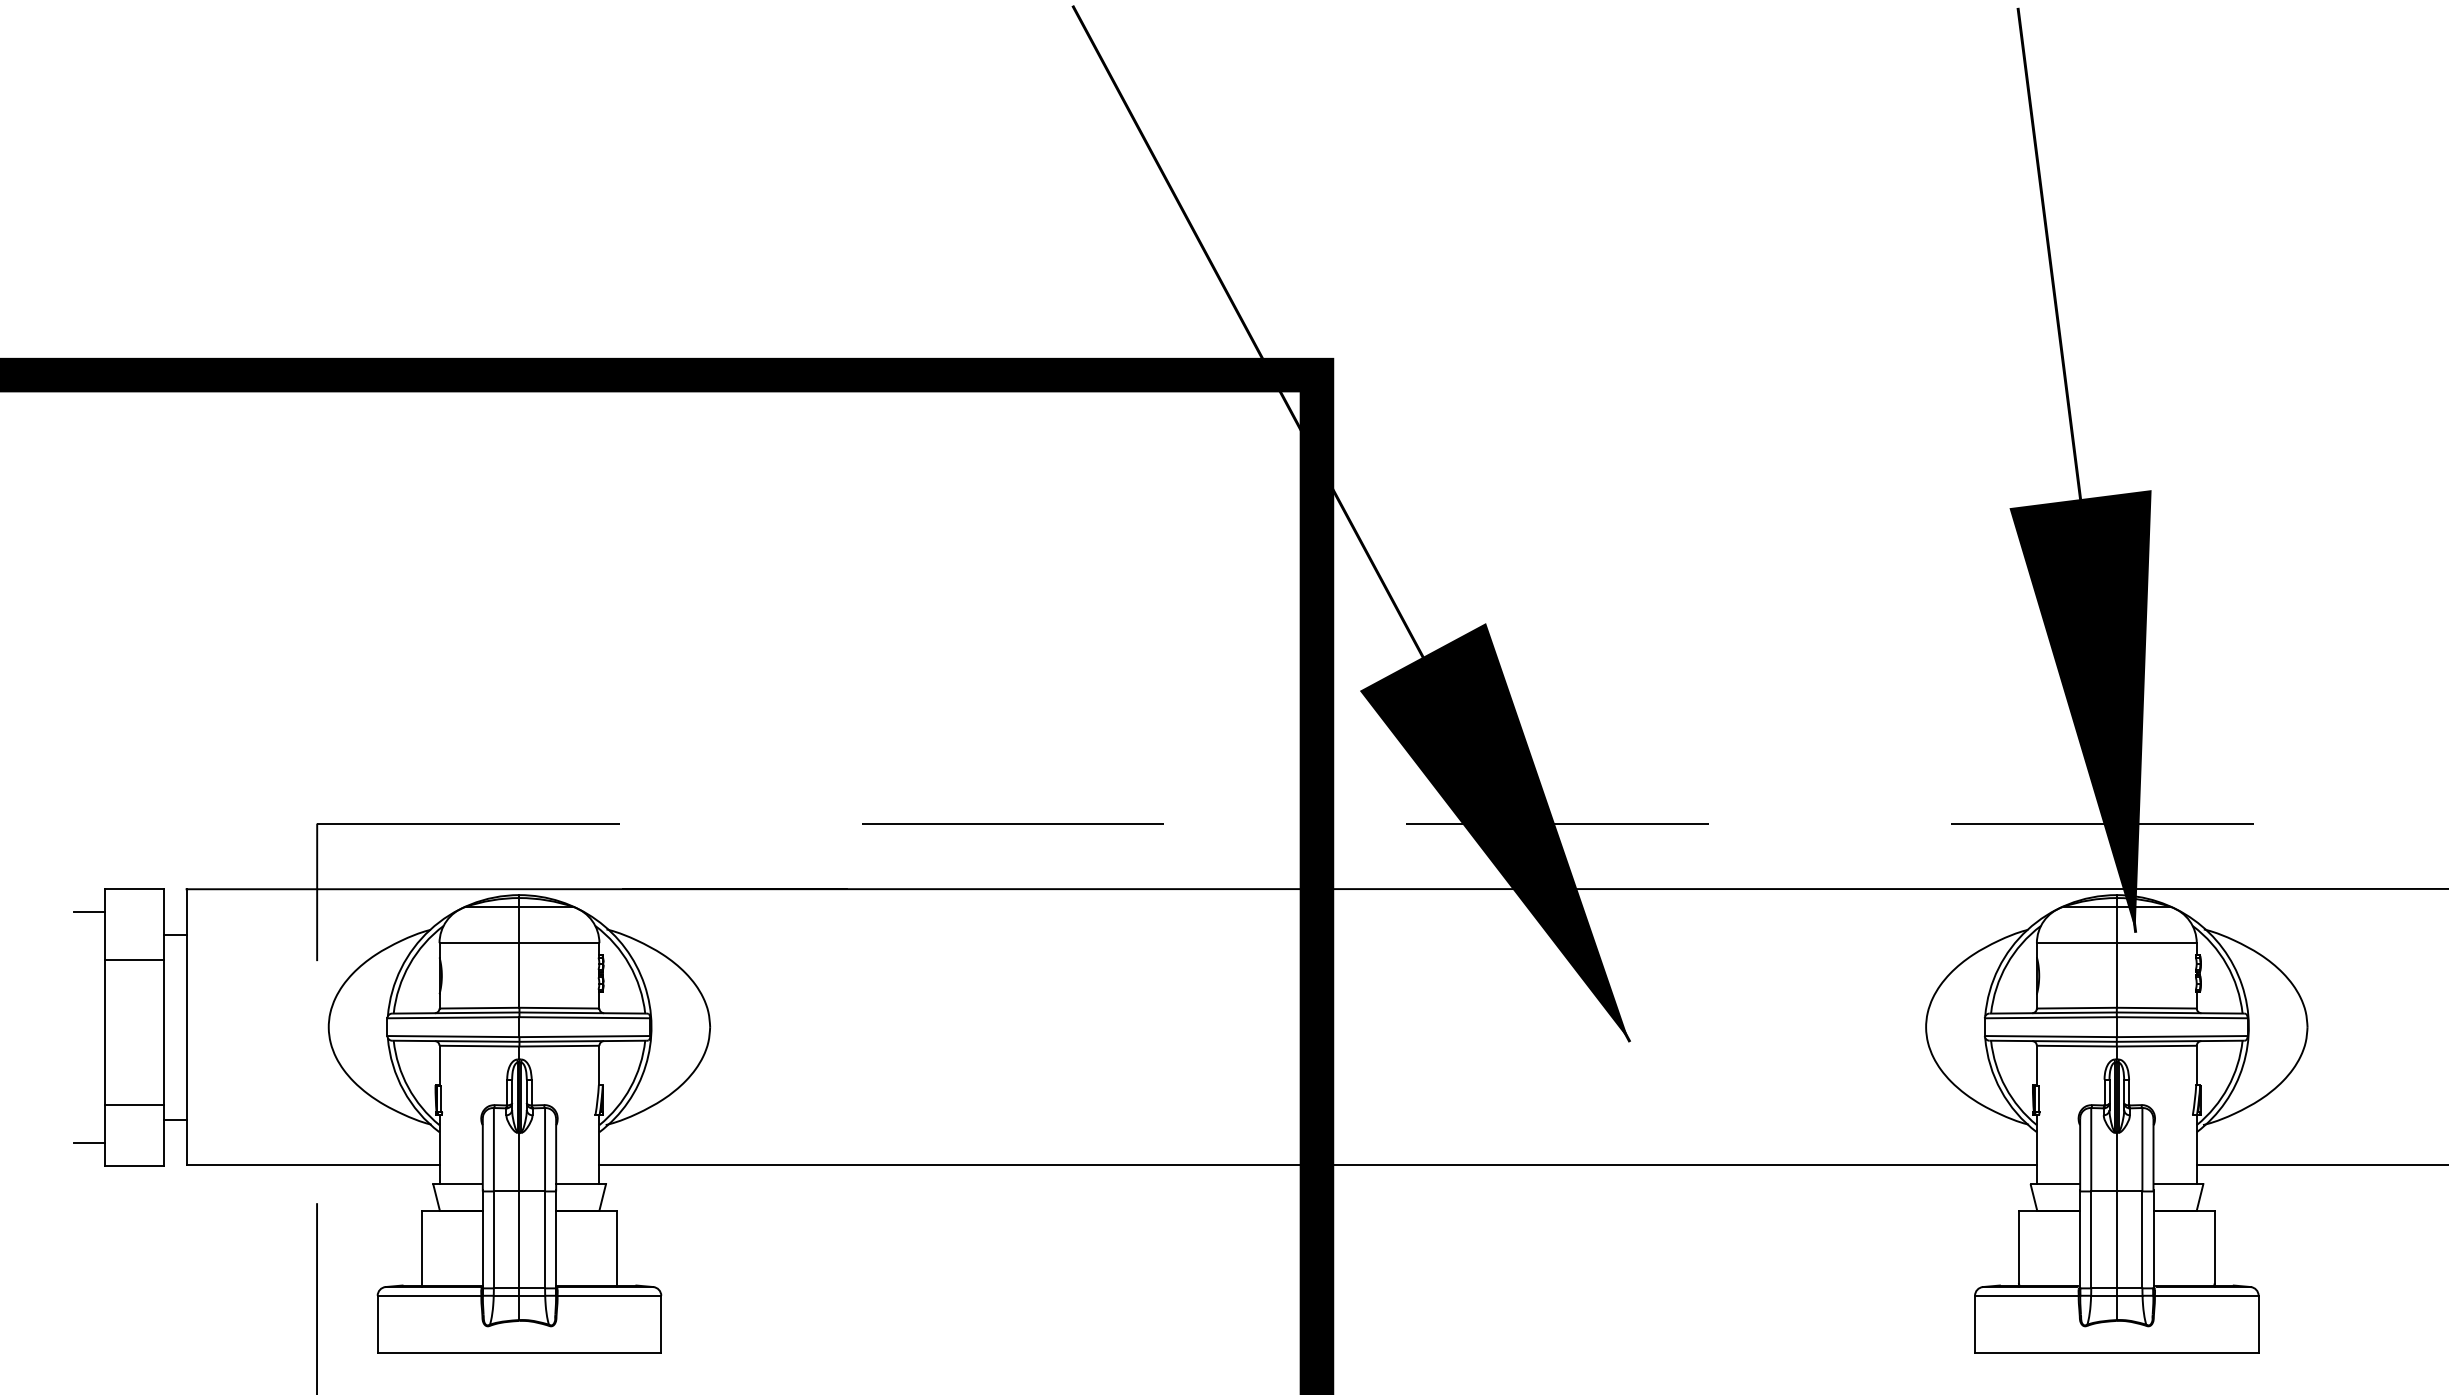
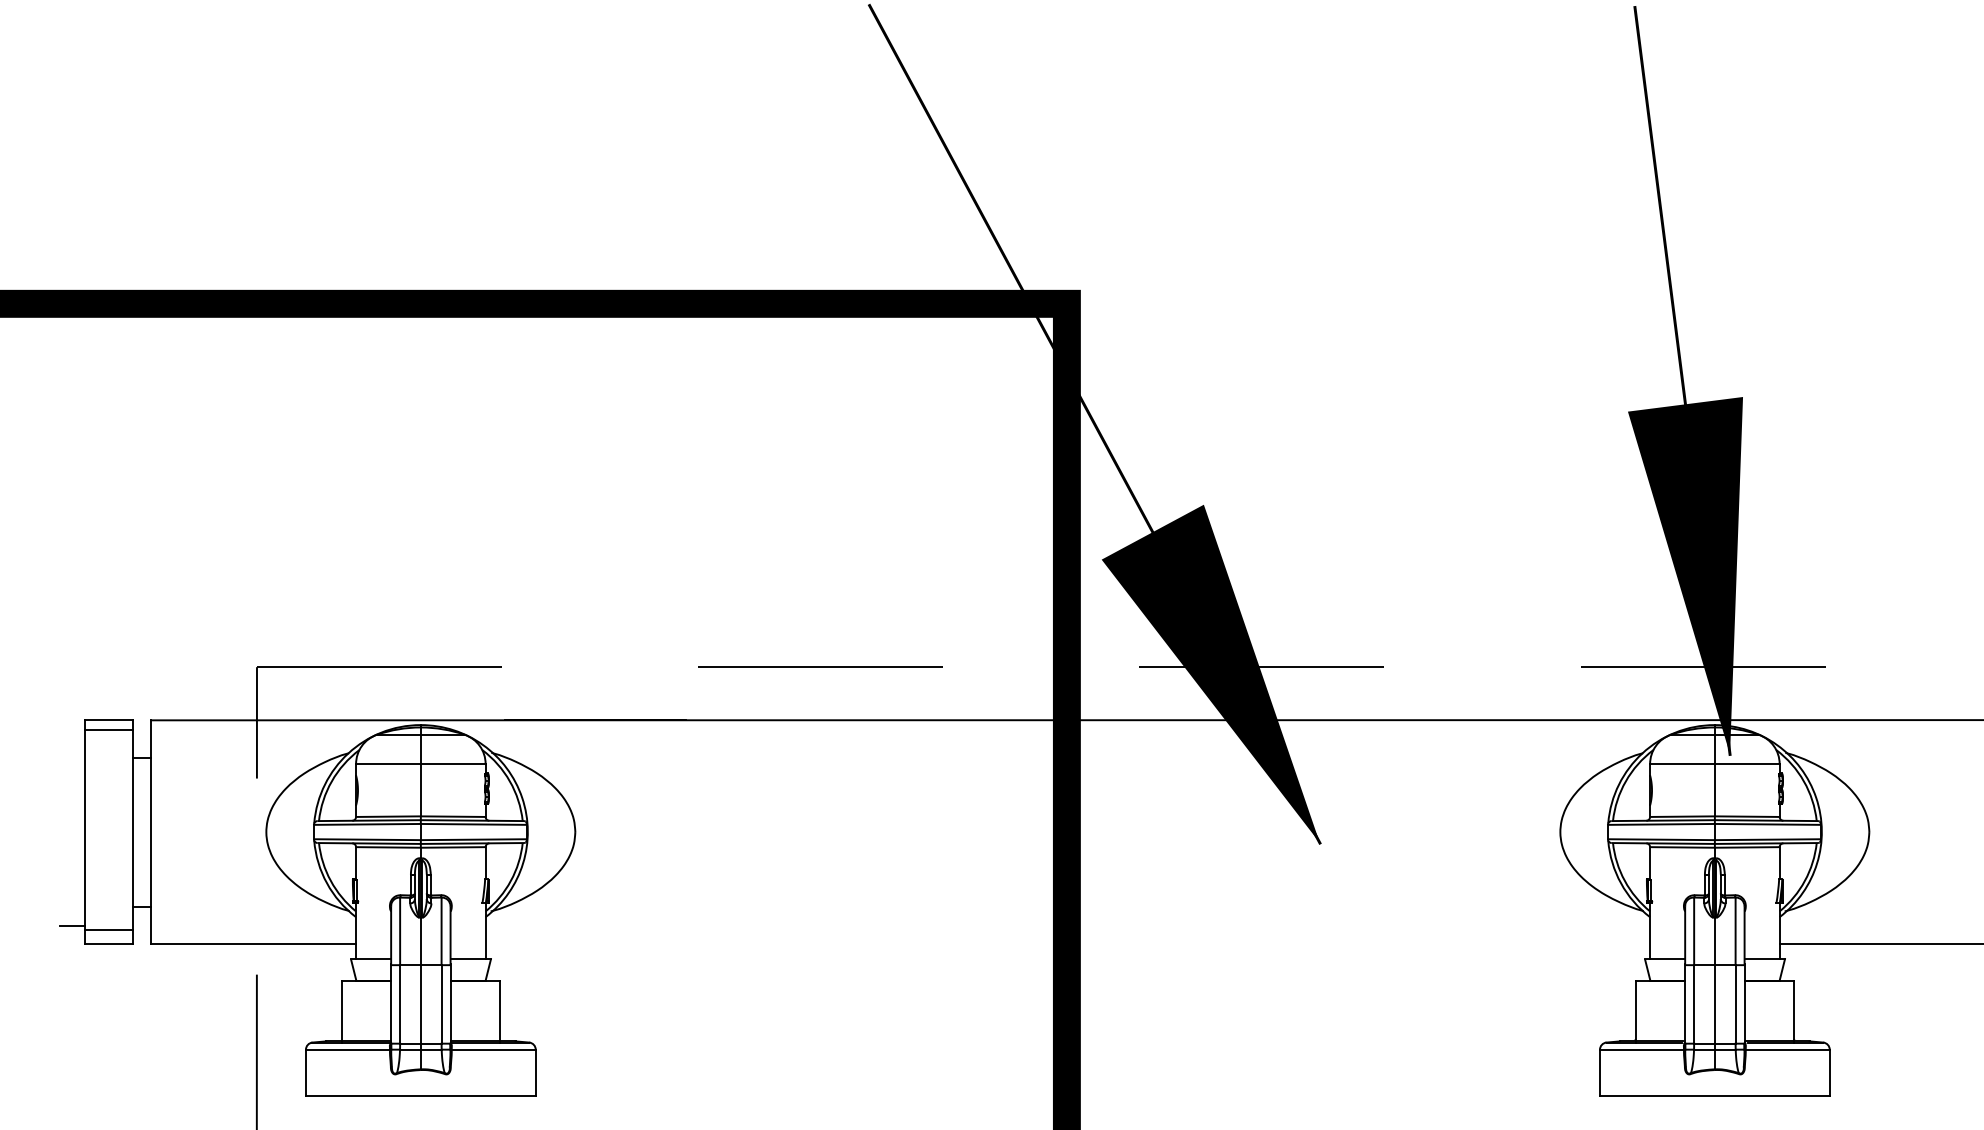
line: (89, 912) -> (72, 739), removed
line: (134, 959) -> (108, 729), moved
line: (134, 1104) -> (108, 929), moved
line: (1317, 1165) -> (1067, 944), removed

